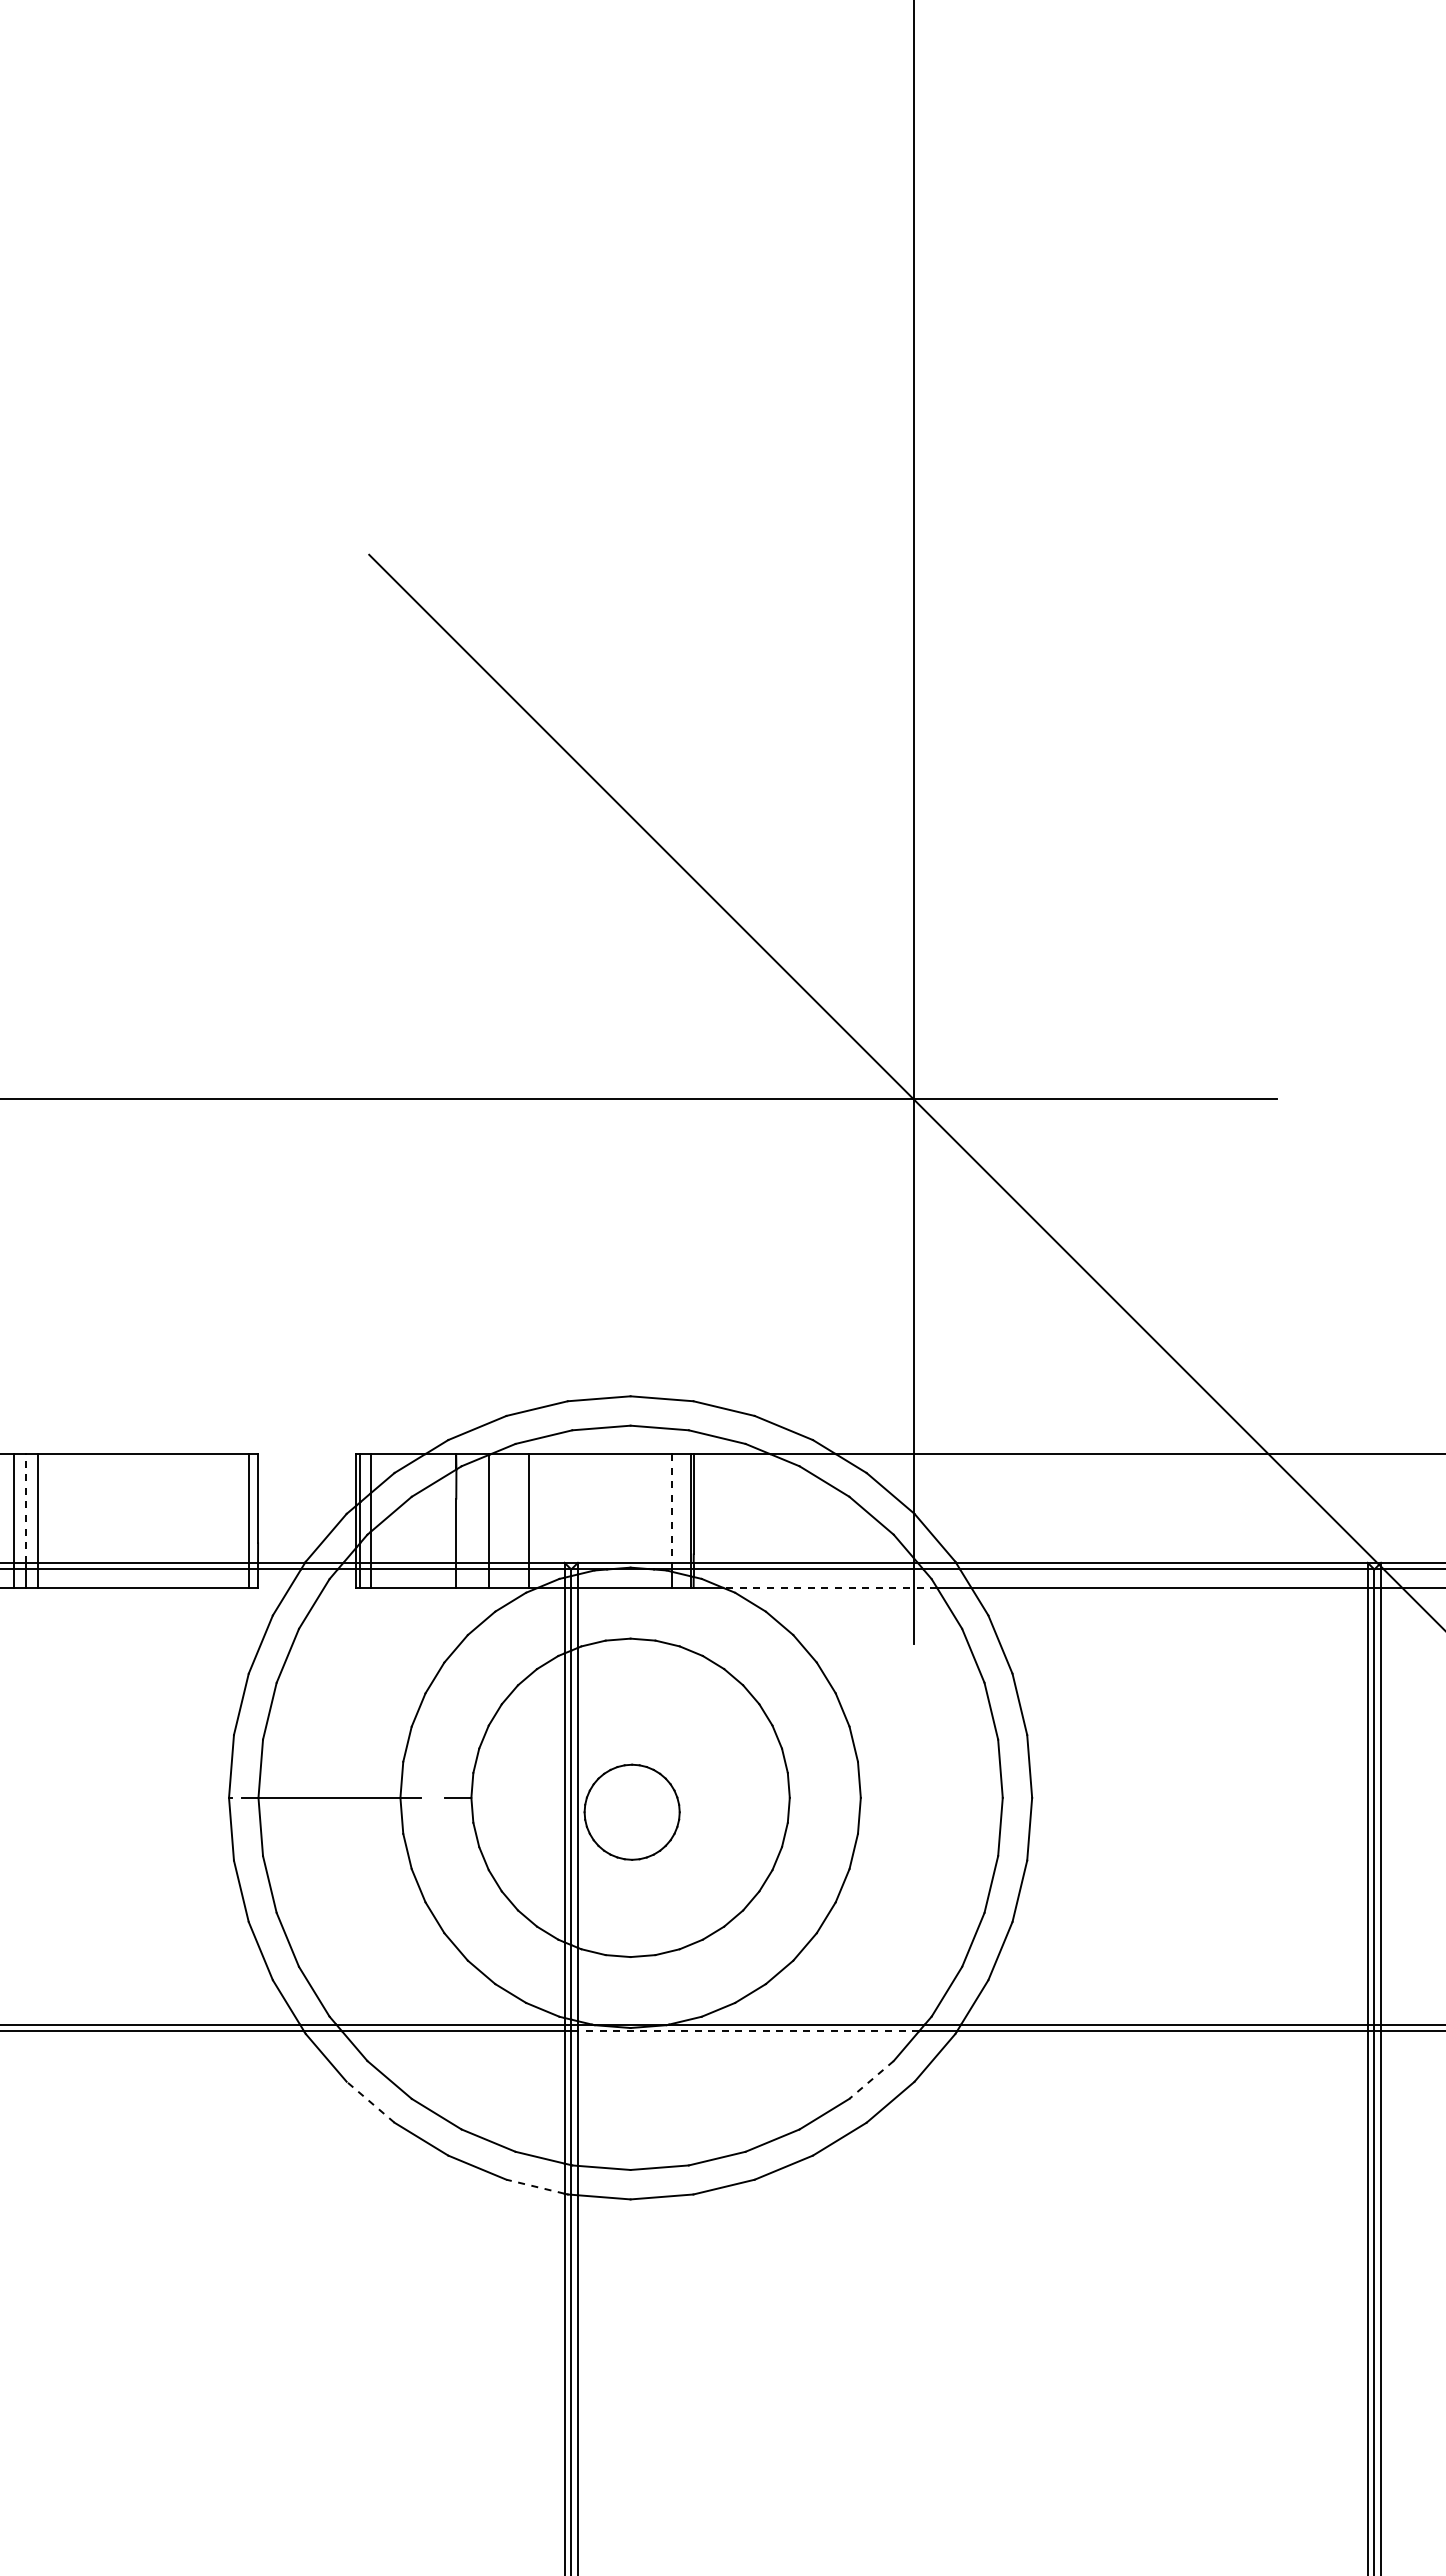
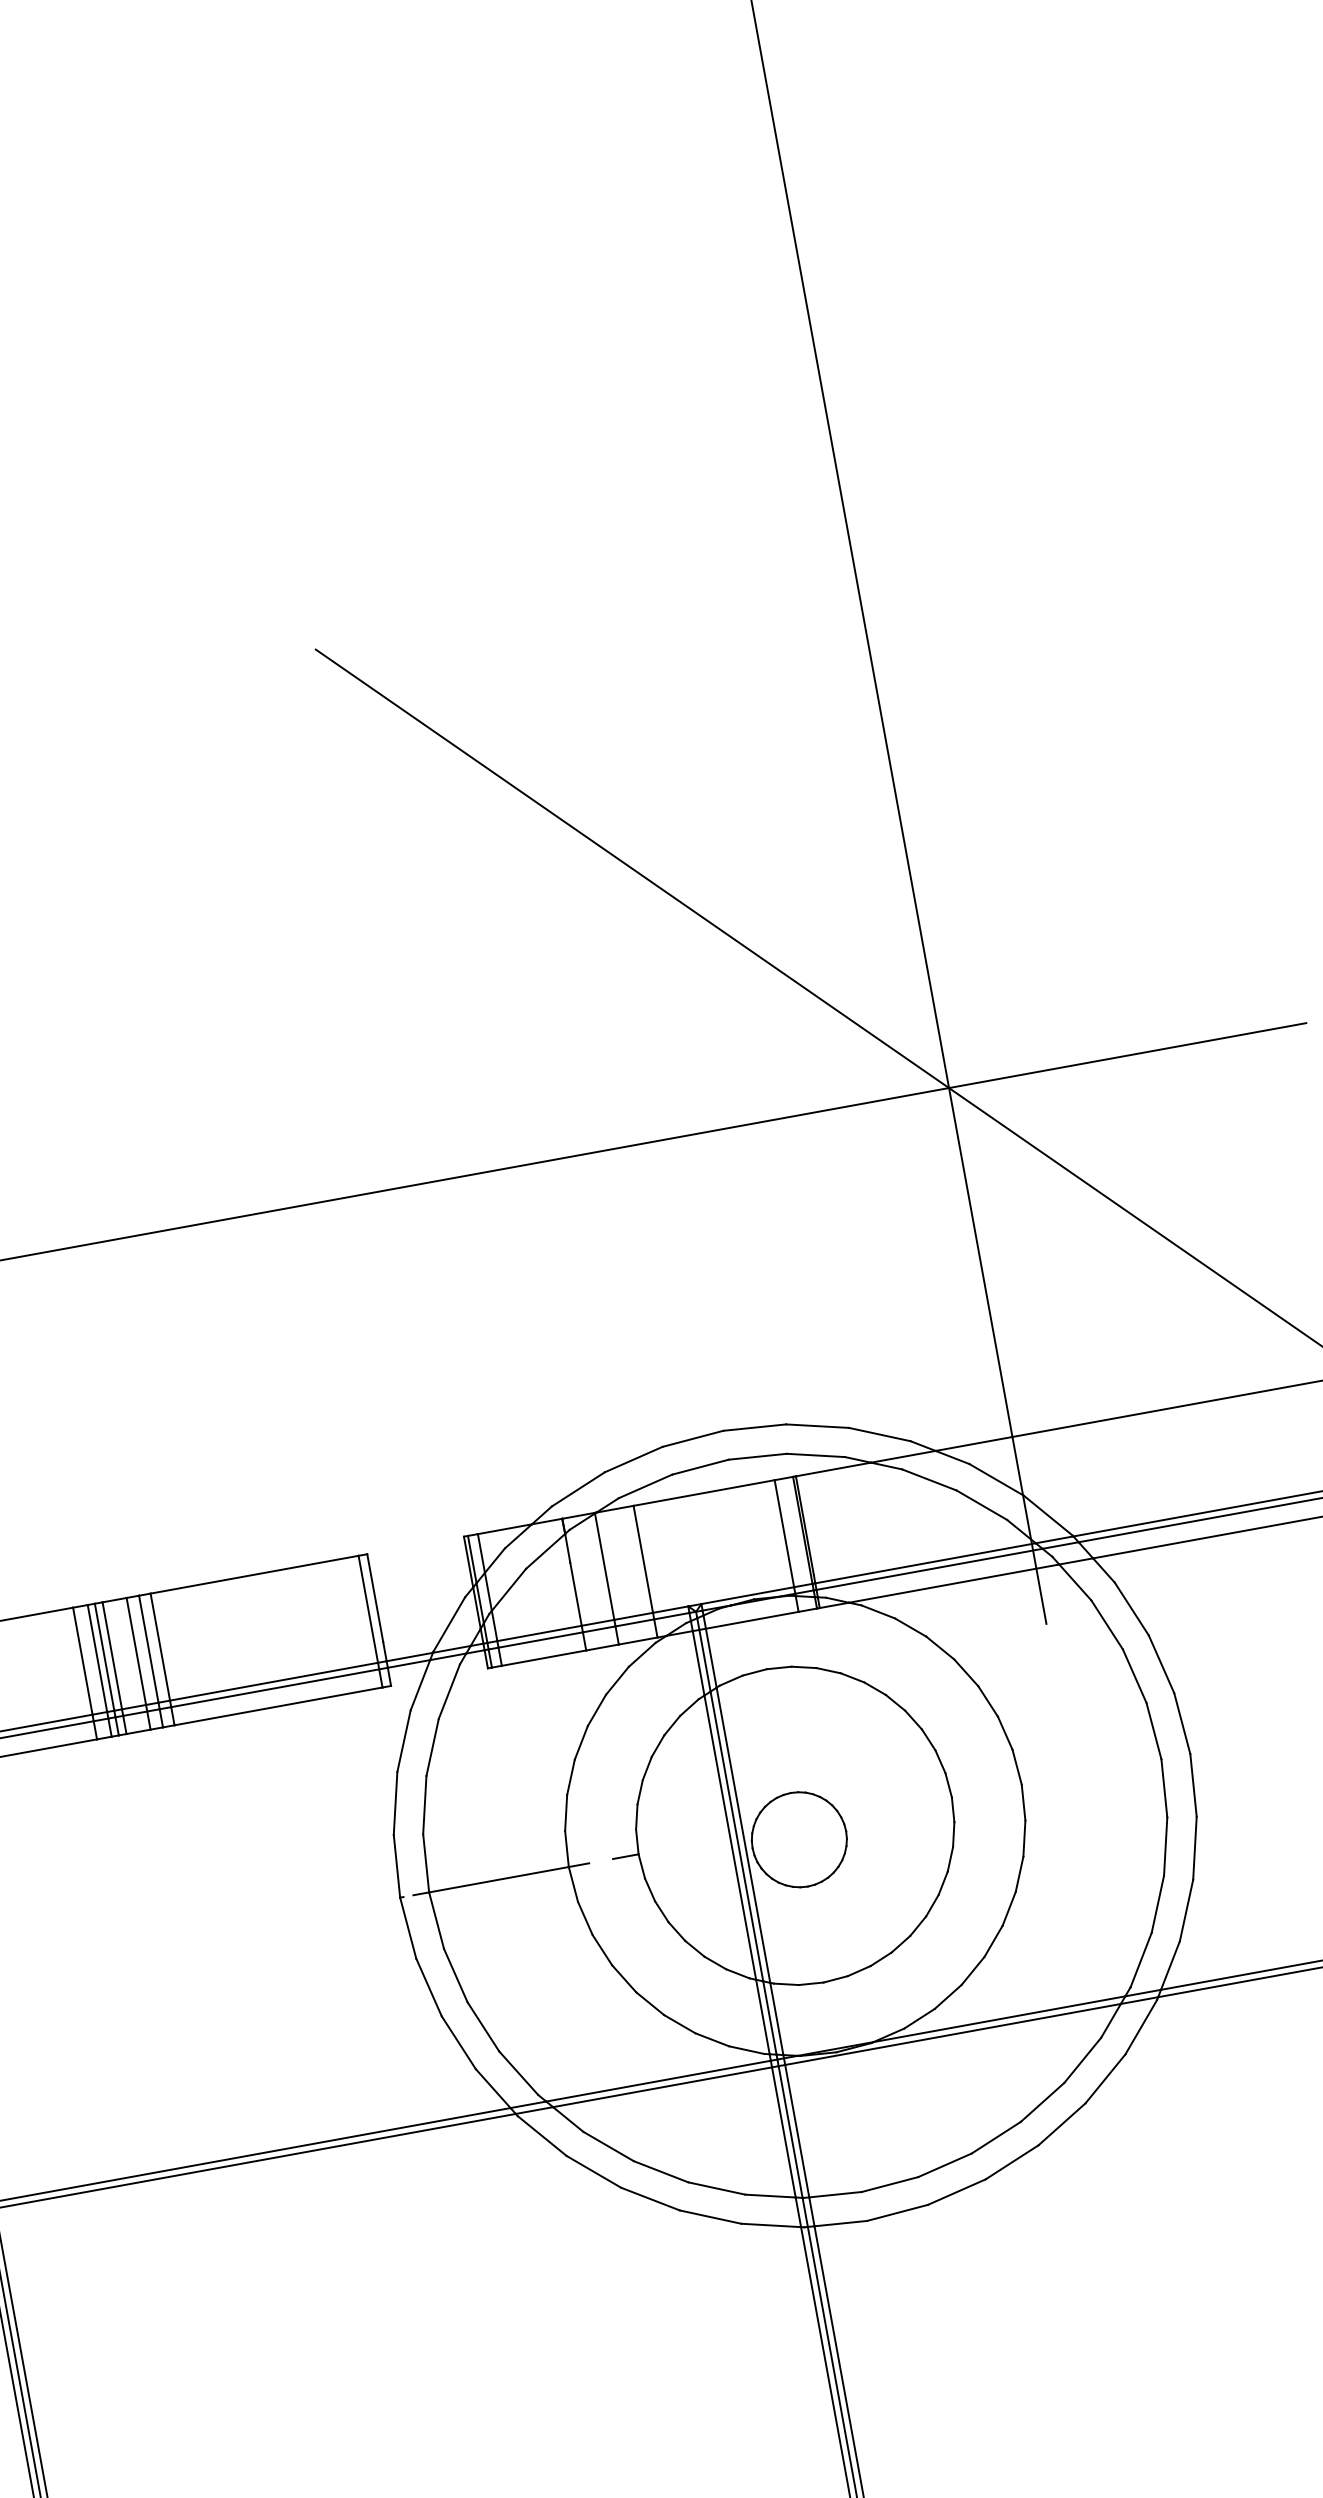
line: (26, 1507) -> (148, 1648), dashed -> solid
line: (672, 1508) -> (784, 1533), dashed -> solid
line: (830, 1587) -> (954, 1583), dashed -> solid
line: (748, 2031) -> (953, 2034), dashed -> solid
line: (871, 2080) -> (1082, 2060), dashed -> solid
line: (370, 2102) -> (593, 2172), dashed -> solid
line: (535, 2186) -> (771, 2225), dashed -> solid

